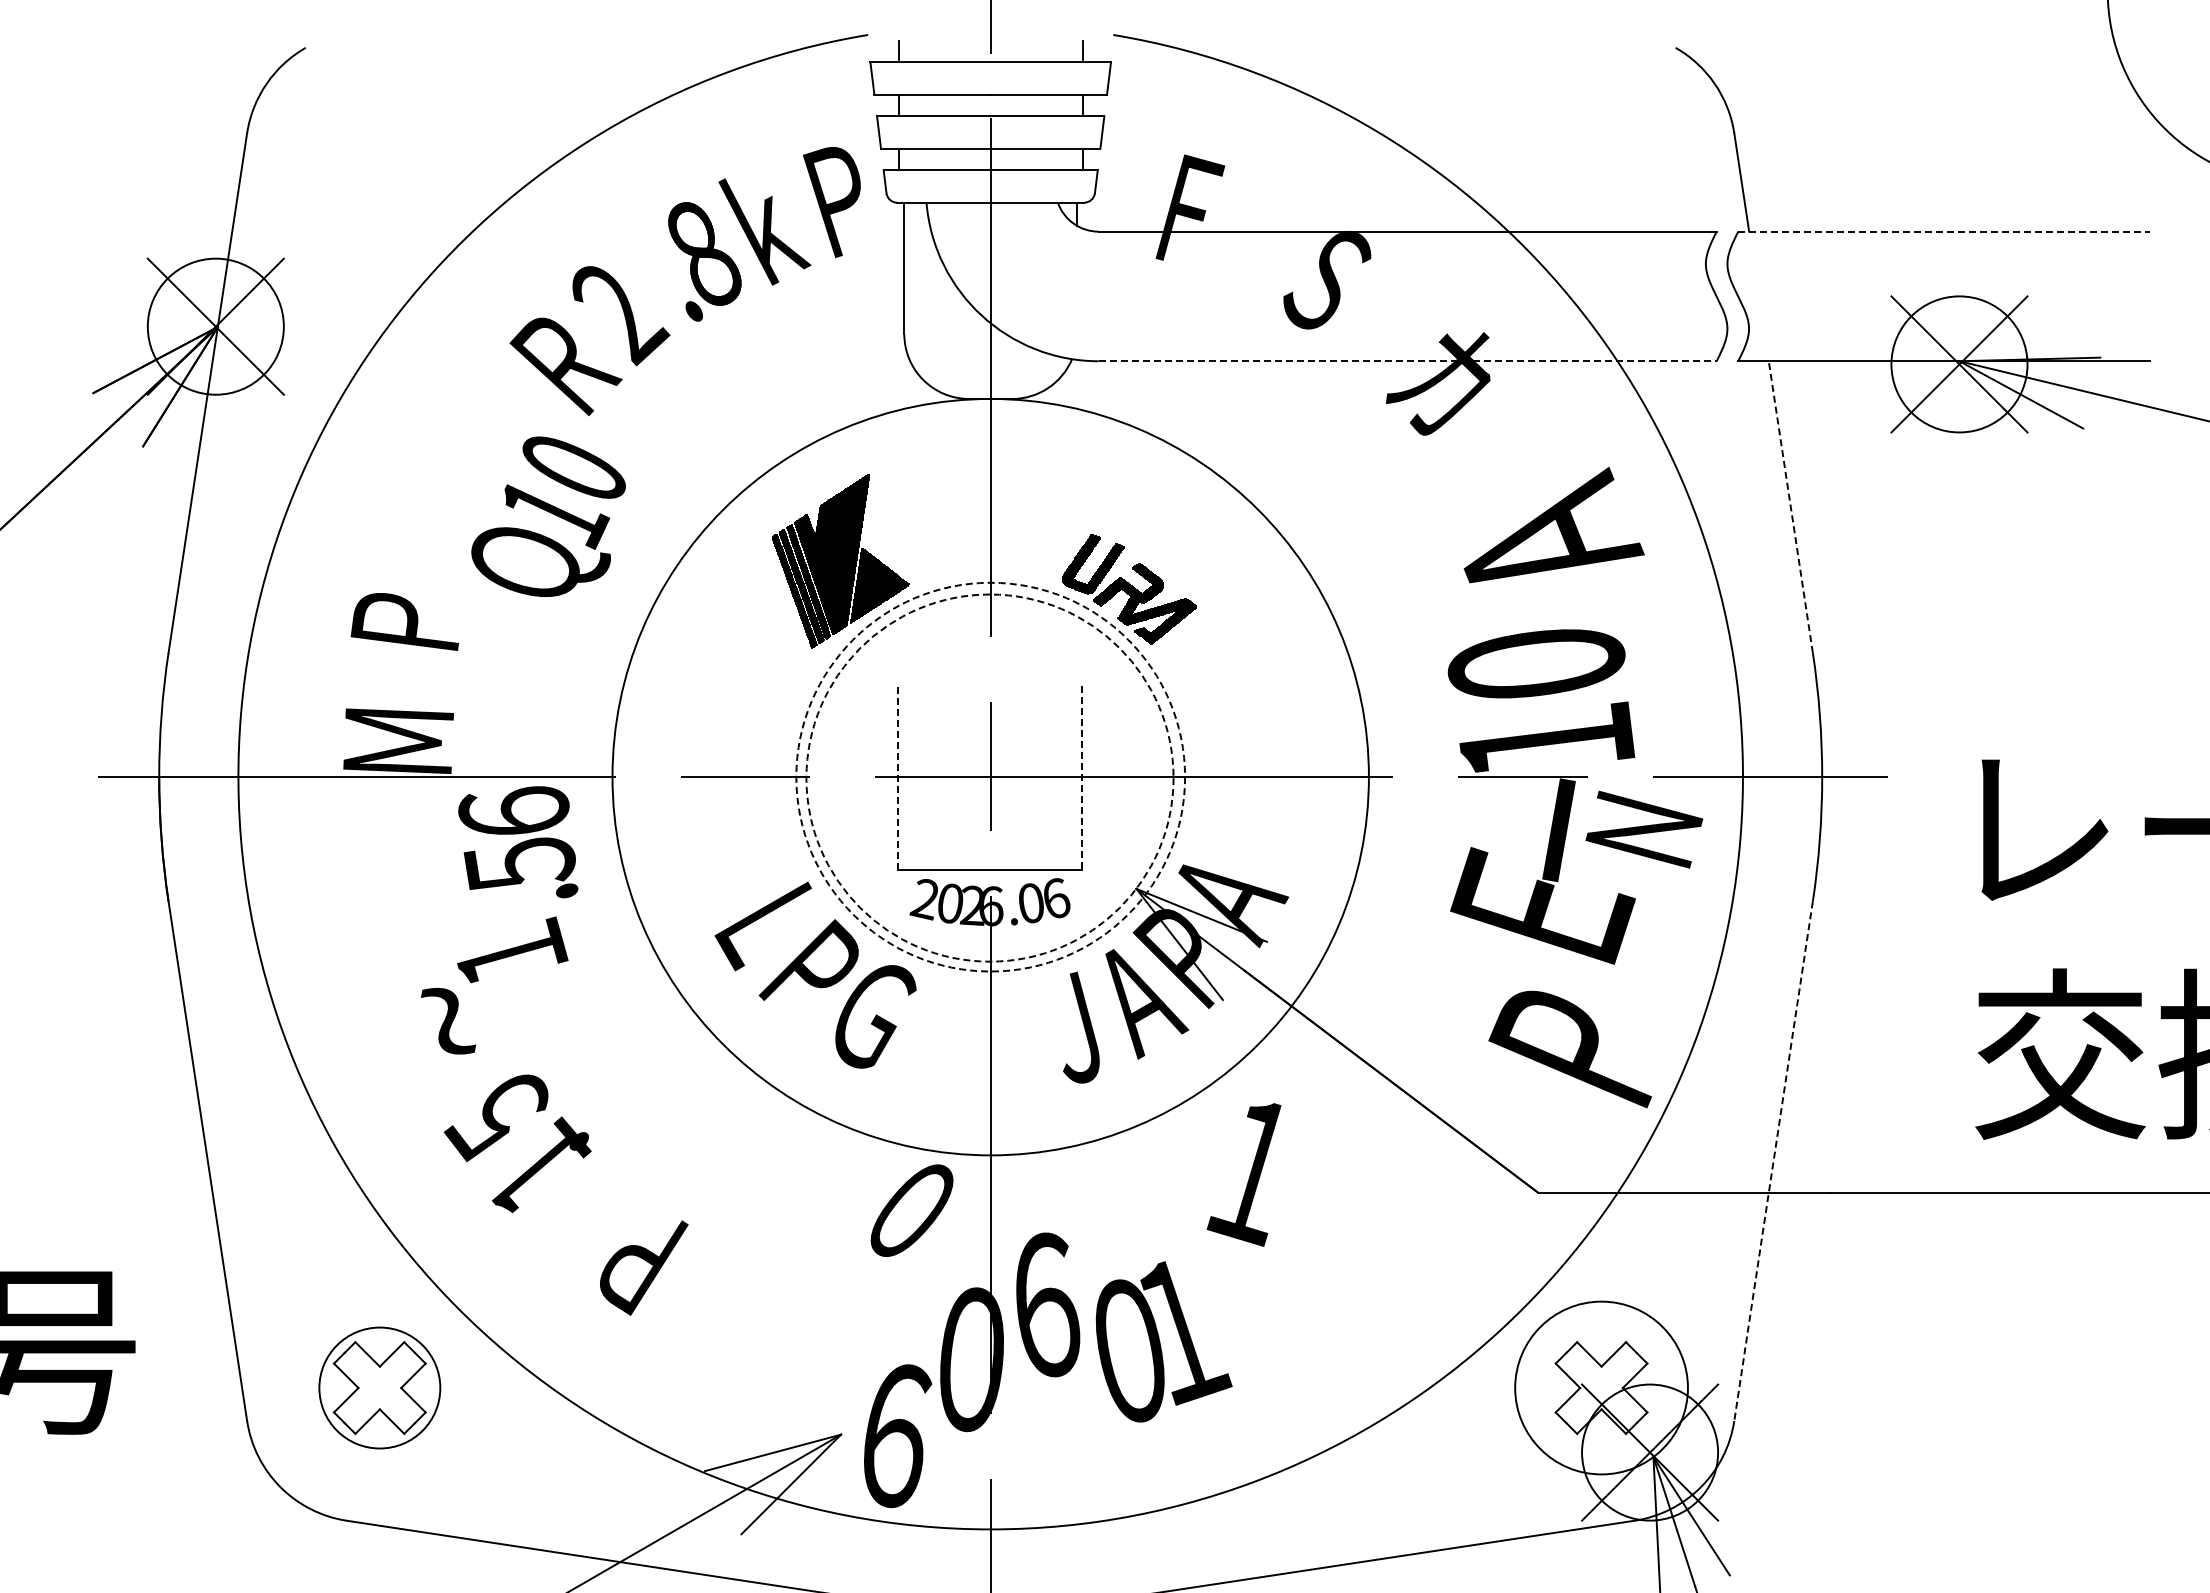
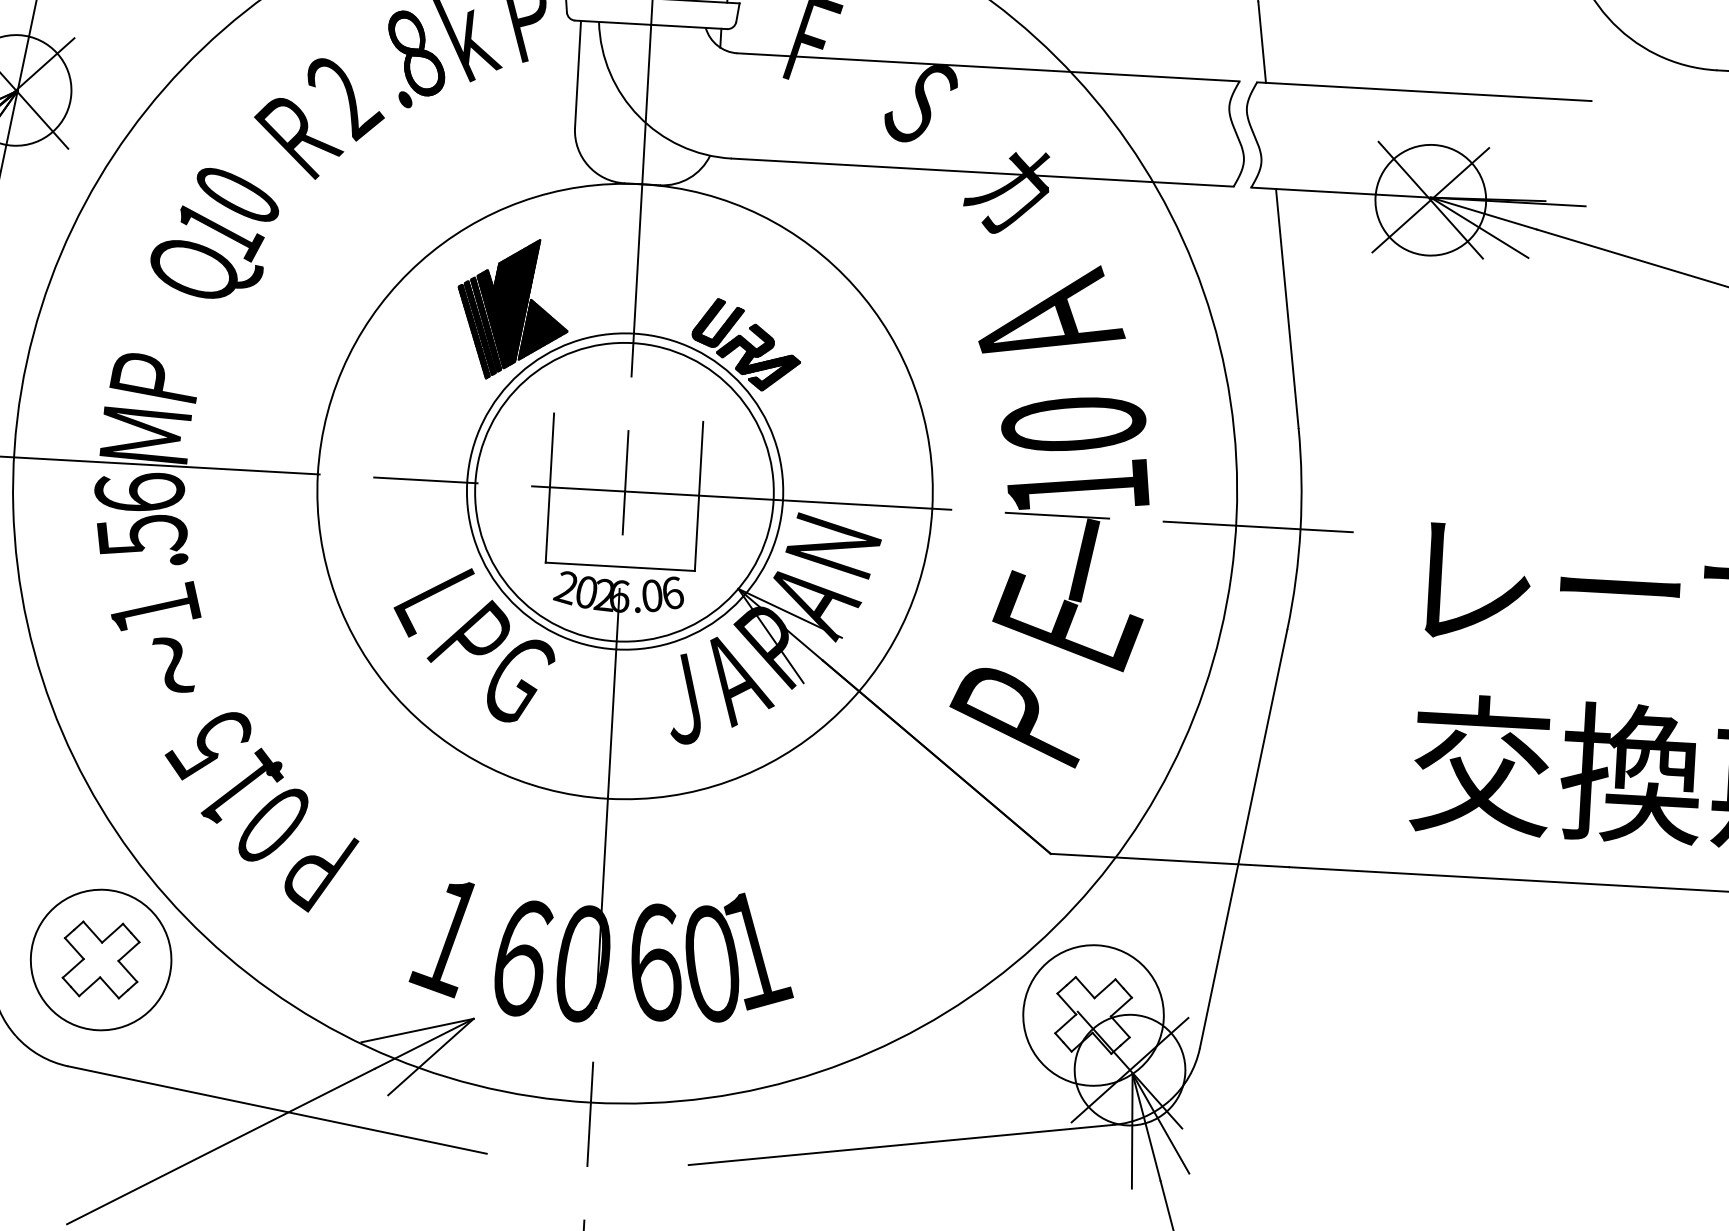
line: (1944, 231) -> (1424, 91), dashed -> solid
line: (1407, 361) -> (982, 172), dashed -> solid
line: (1790, 506) -> (1287, 307), dashed -> solid
text: (548, 516) -> (214, 233), moved
text: (1553, 525) -> (1053, 310), moved
text: (404, 621) -> (153, 377), moved
circle: (990, 776) -> (624, 490), dashed -> solid
circle: (989, 777) -> (624, 491), dashed -> solid
line: (898, 778) -> (550, 488), dashed -> solid
line: (1081, 778) -> (698, 496), dashed -> solid
text: (1644, 829) -> (833, 545), moved
text: (518, 842) -> (141, 517), moved
text: (512, 949) -> (156, 605), moved
text: (1569, 1049) -> (1014, 717), moved
line: (1773, 1161) -> (1243, 839), dashed -> solid
text: (1243, 1174) -> (441, 938), moved
text: (911, 1210) -> (273, 824), moved
text: (1048, 1304) -> (657, 962), moved
circle: (379, 1387) -> (100, 959), size x1.43
text: (898, 1435) -> (523, 957), moved

